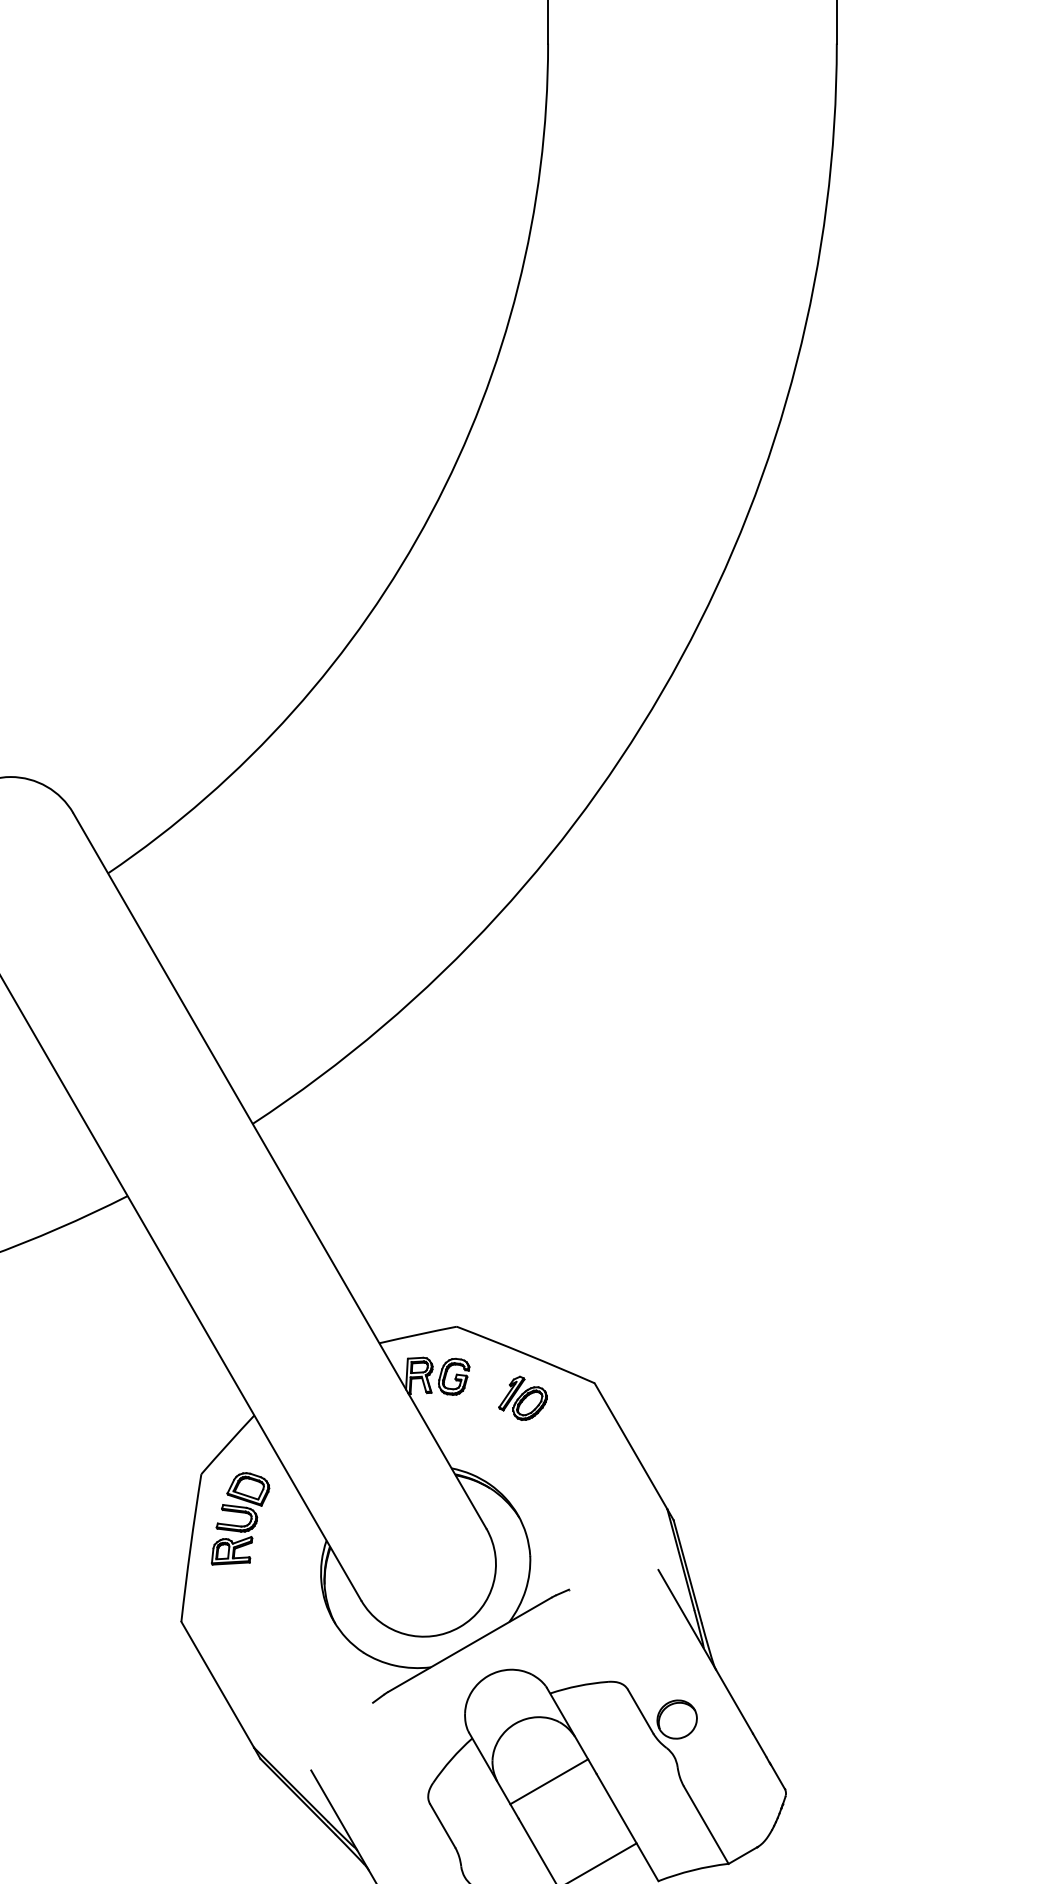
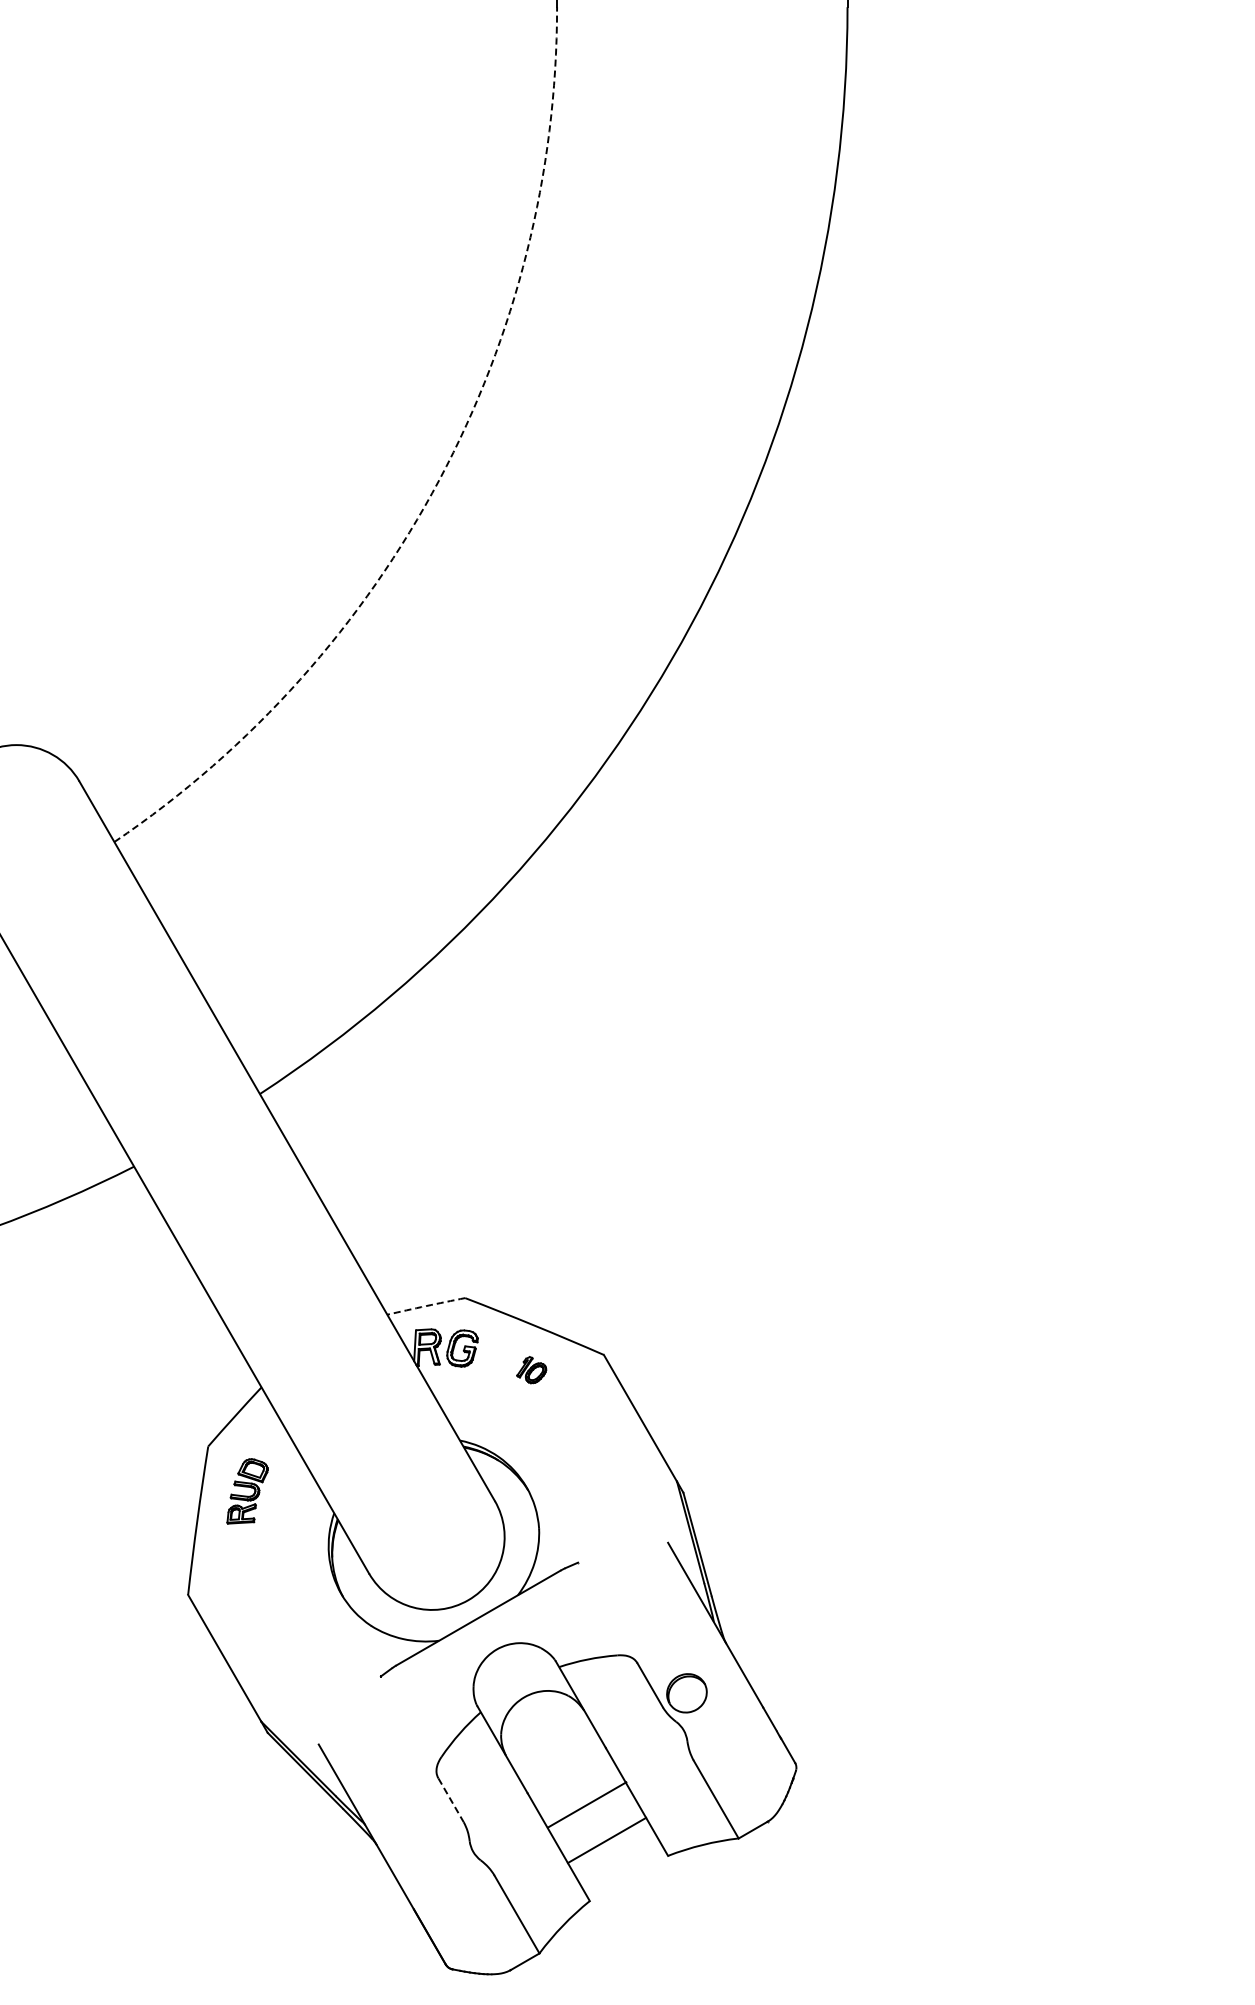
arc: (431, 513) -> (439, 479), solid -> dashed
arc: (418, 1335) -> (426, 1306), solid -> dashed
part: (522, 1397) -> (531, 1369), size x0.6
part: (240, 1518) -> (247, 1491), size x0.7
line: (549, 1781) -> (587, 1804), moved
line: (443, 1826) -> (451, 1800), solid -> dashed

